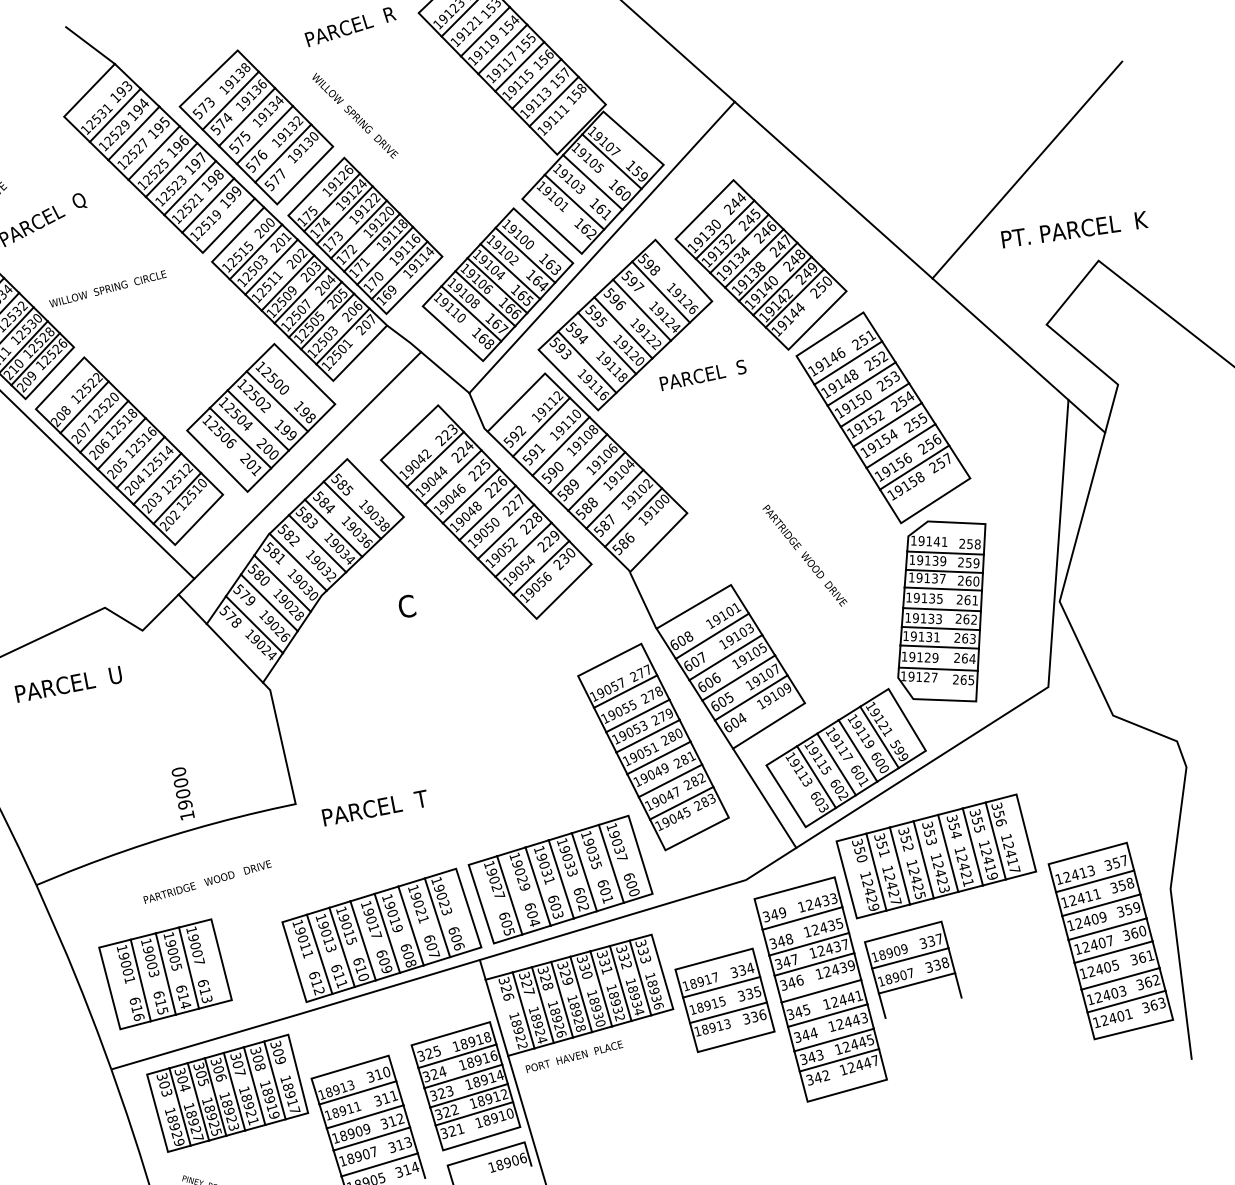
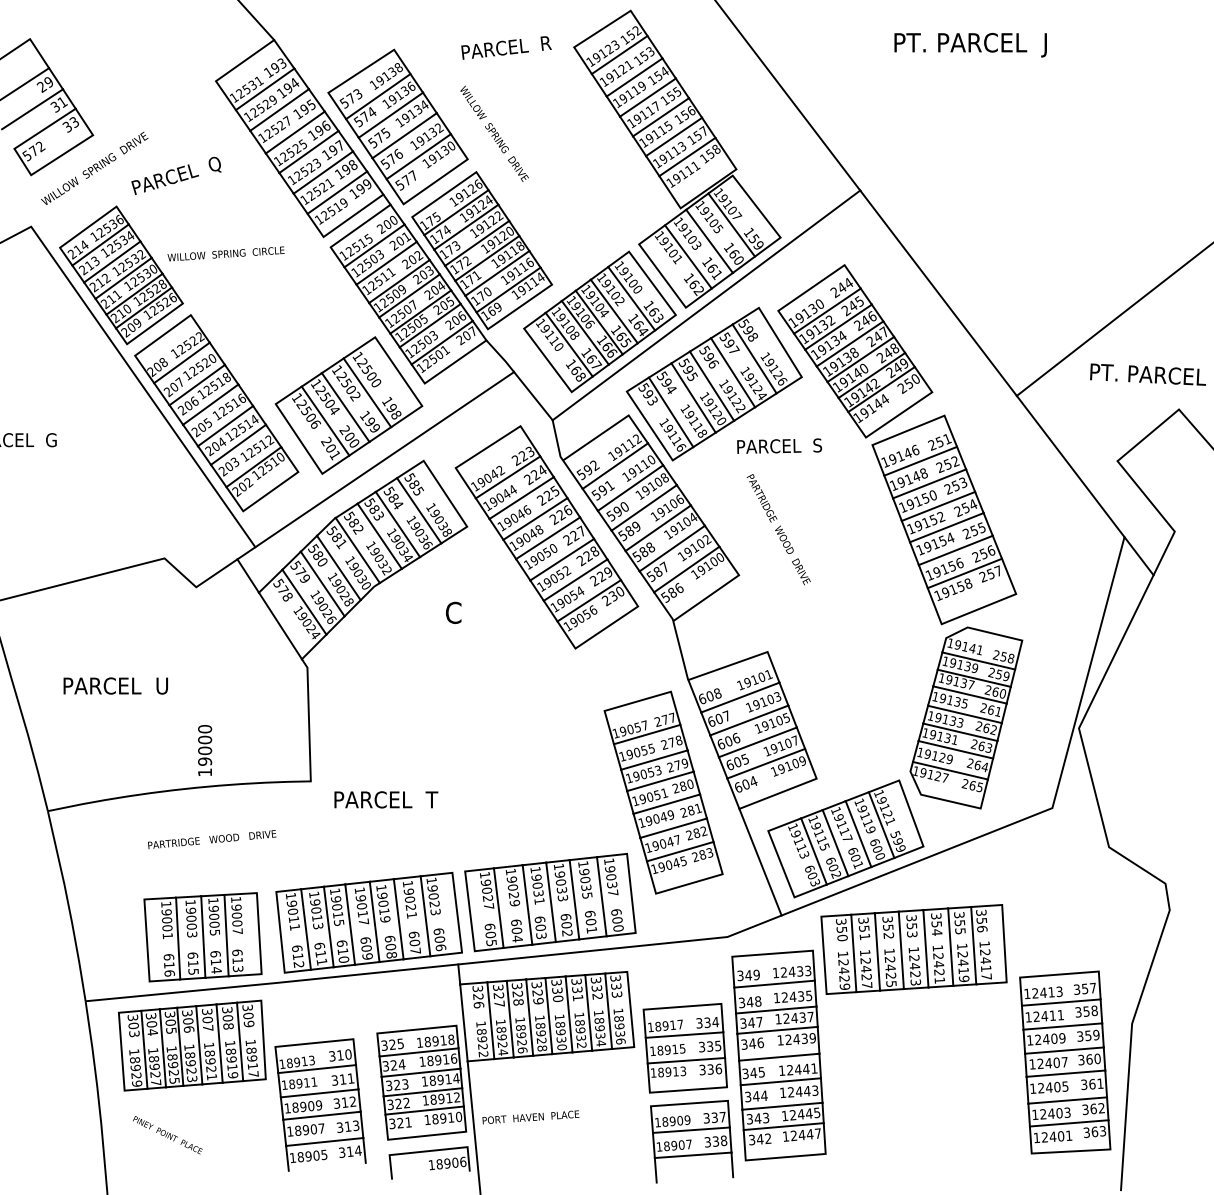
text: (804, 555) -> (778, 529), moved
text: (68, 683) -> (115, 685), moved
part: (913, 969) -> (692, 1141), moved
part: (165, 974) -> (202, 937), moved
text: (574, 1056) -> (530, 1117), moved

